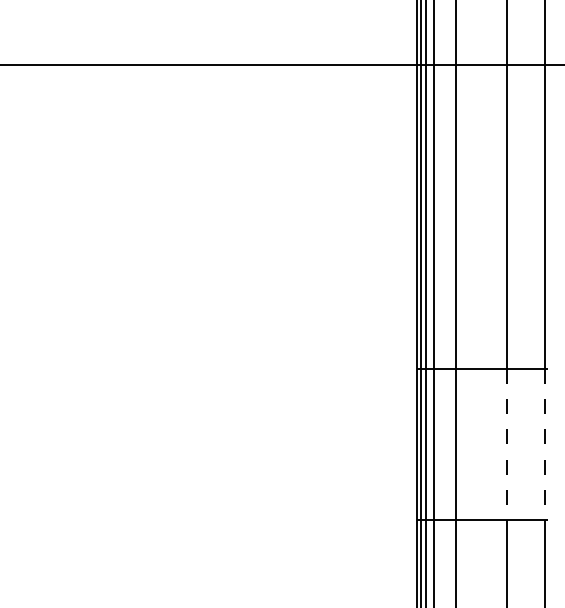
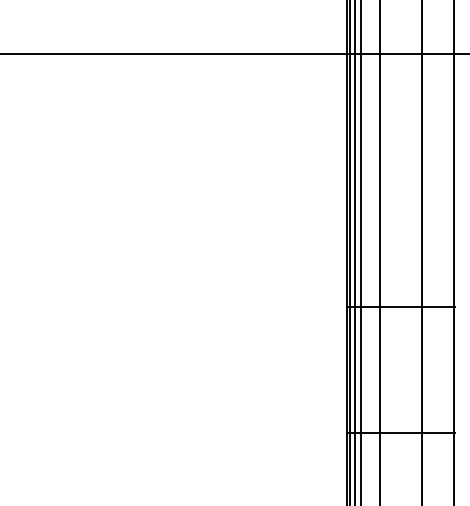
line: (506, 443) -> (421, 369), dashed -> solid
line: (545, 443) -> (453, 369), dashed -> solid

